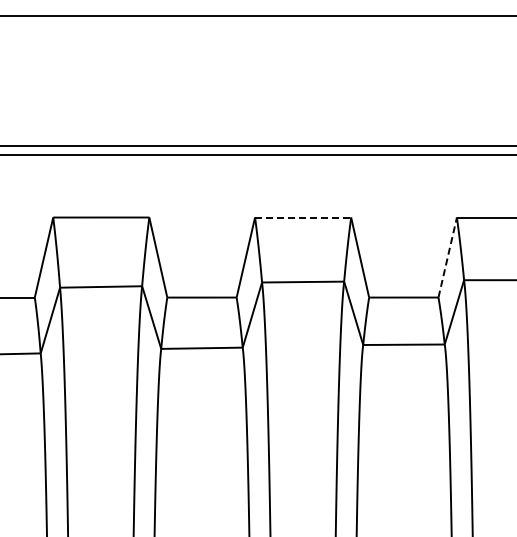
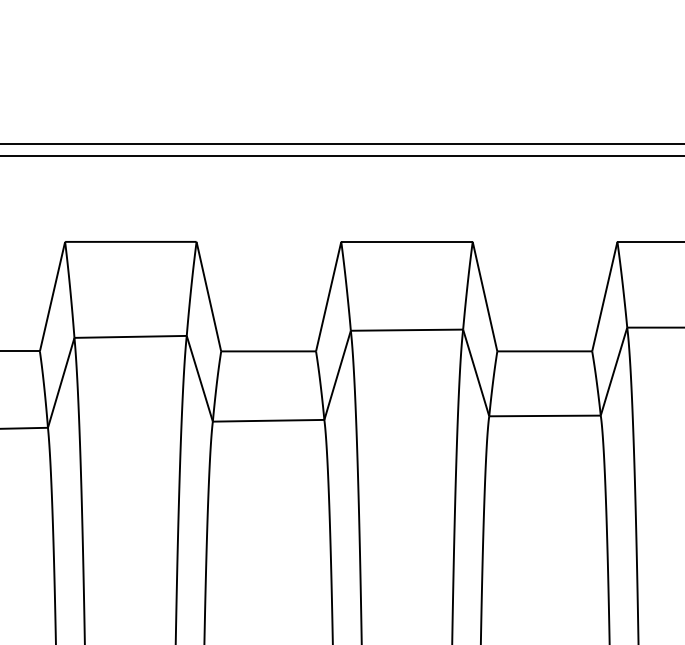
line: (302, 217) -> (406, 241), dashed -> solid
line: (447, 257) -> (604, 296), dashed -> solid

